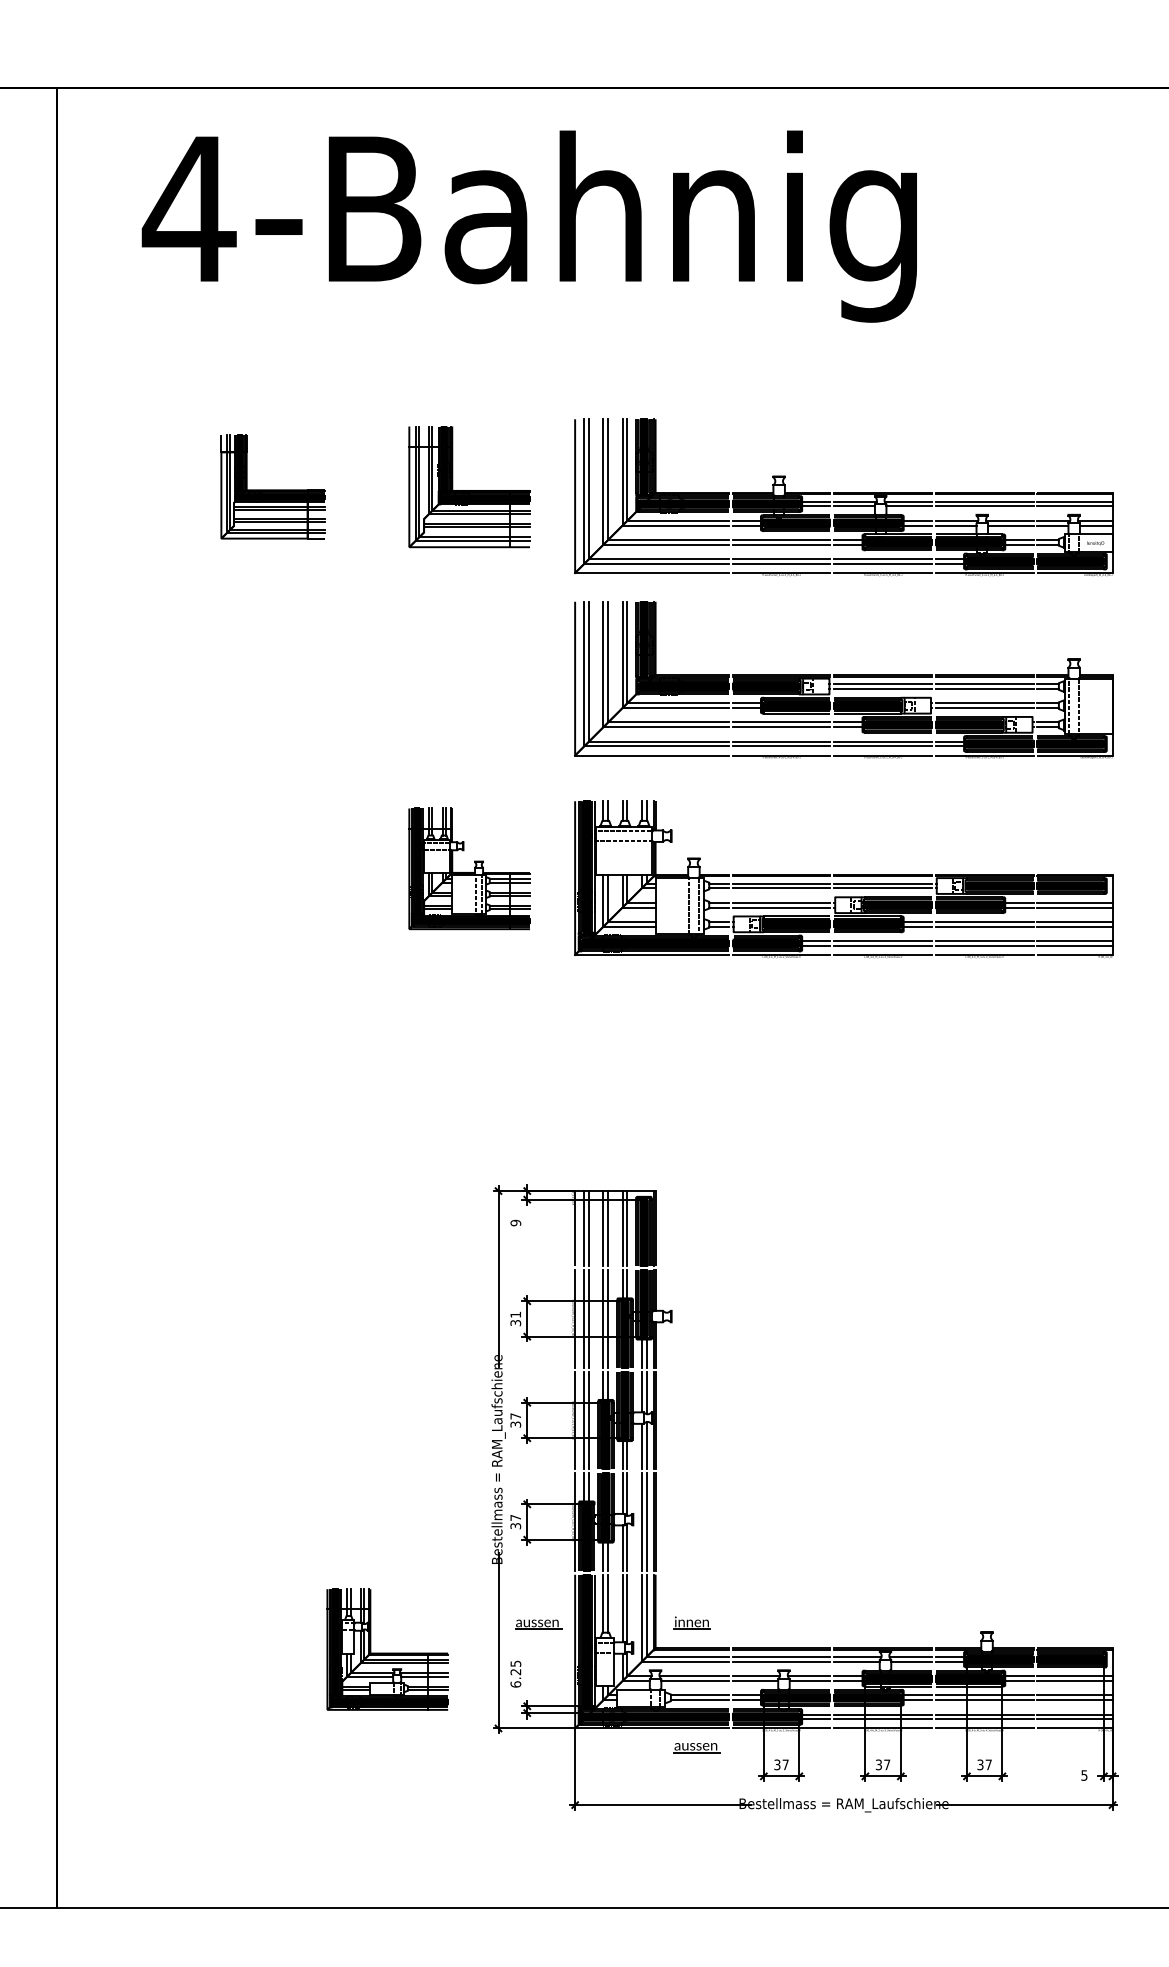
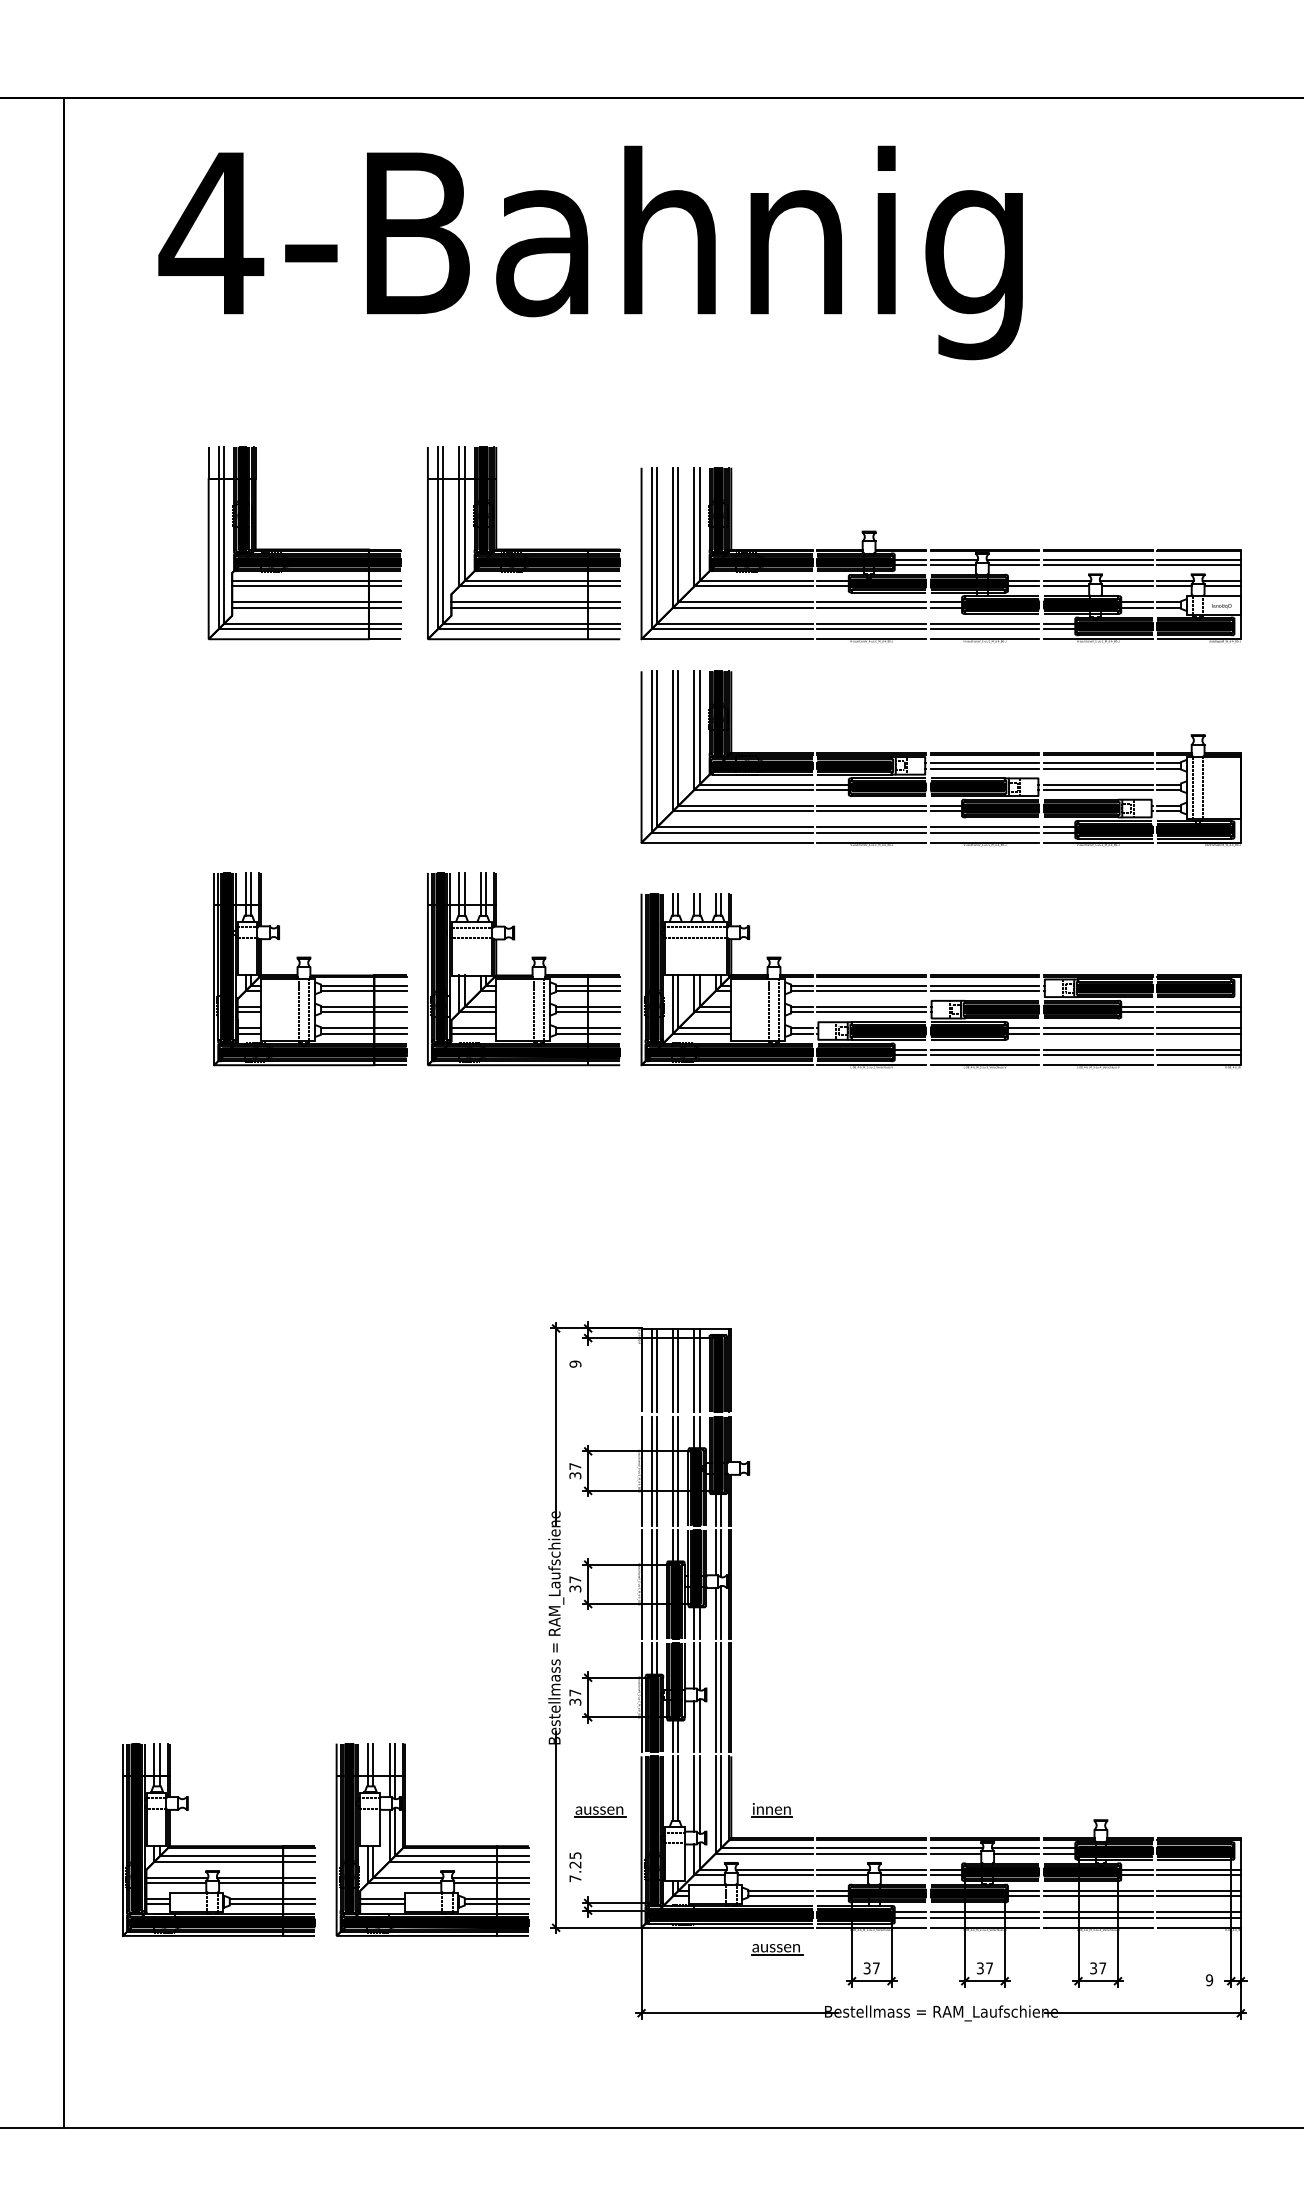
part: (272, 486) -> (304, 542), size x1.67
part: (469, 486) -> (523, 542), size x1.43
part: (277, 868) -> (309, 968), added
part: (469, 868) -> (523, 968), size x1.43
text: (515, 1314) -> (575, 1466), 31 -> 37
part: (196, 1649) -> (219, 1839), added
part: (387, 1649) -> (432, 1839), size x1.43
text: (515, 1684) -> (575, 1878), 6.25 -> 7.25
text: (1084, 1775) -> (1209, 1980), 5 -> 9

